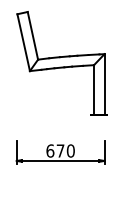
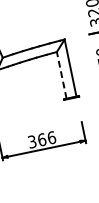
line: (94, 89) -> (62, 74), solid -> dashed
text: (60, 150) -> (41, 139), 670 -> 366

